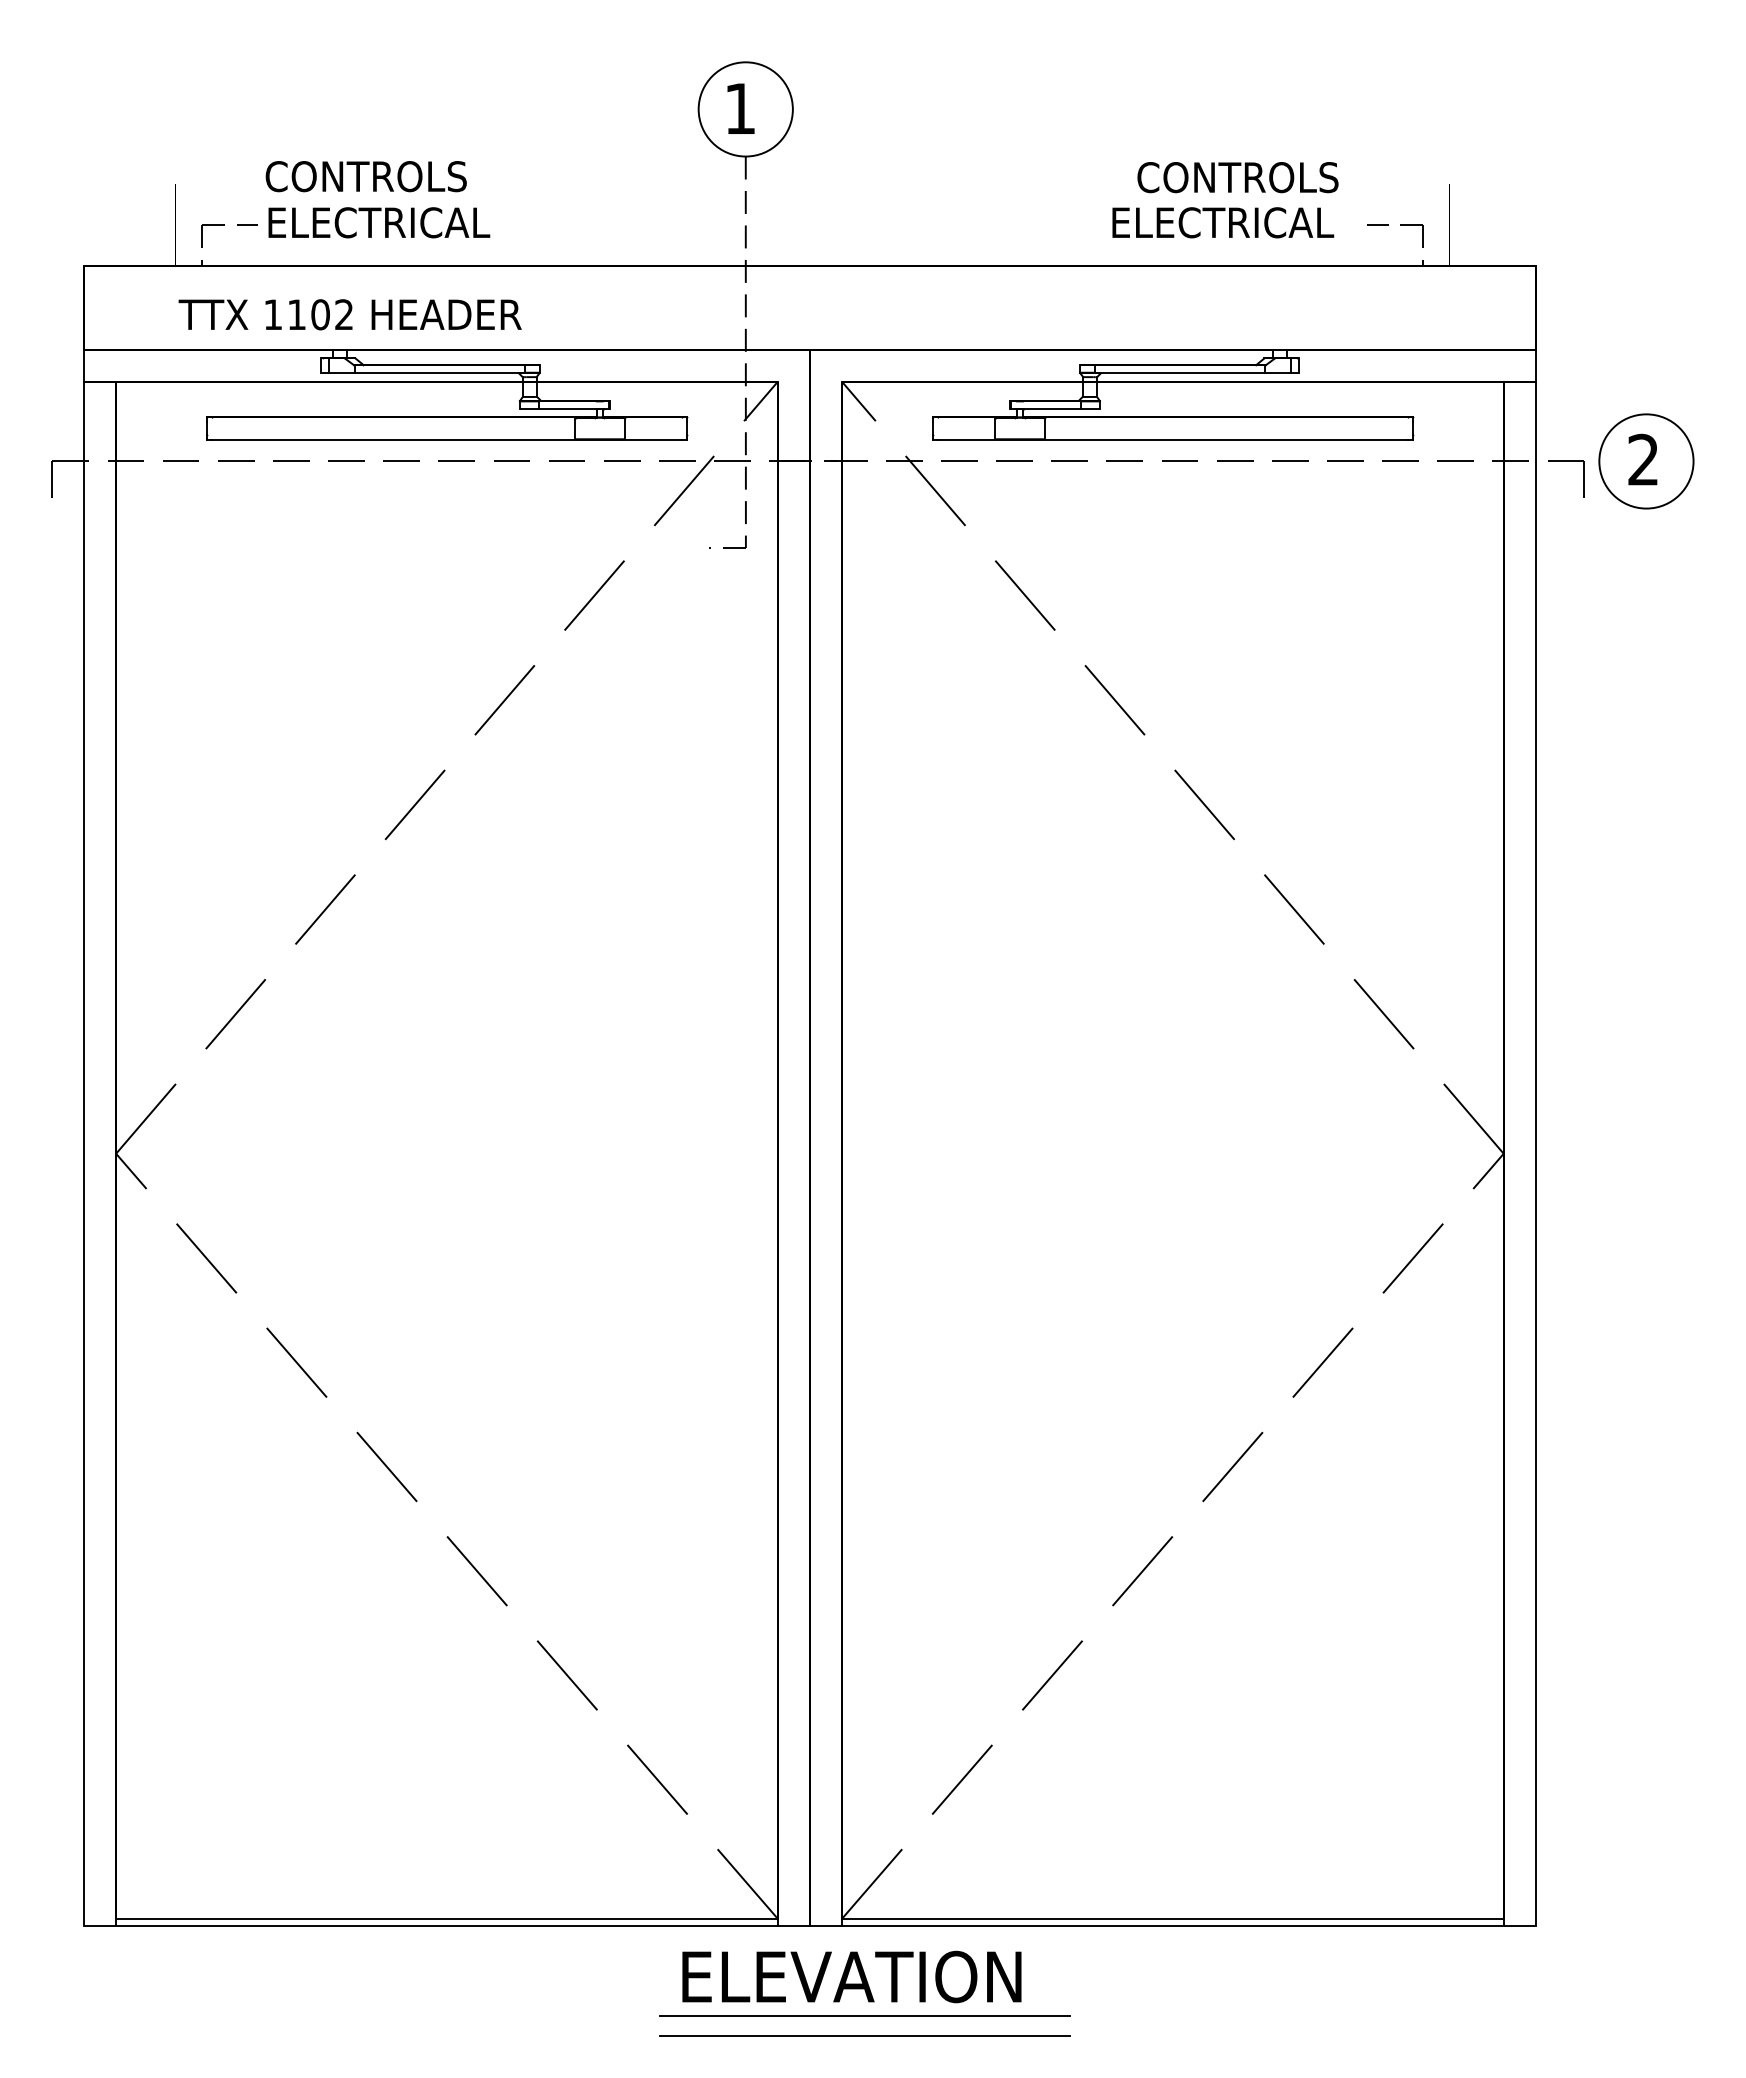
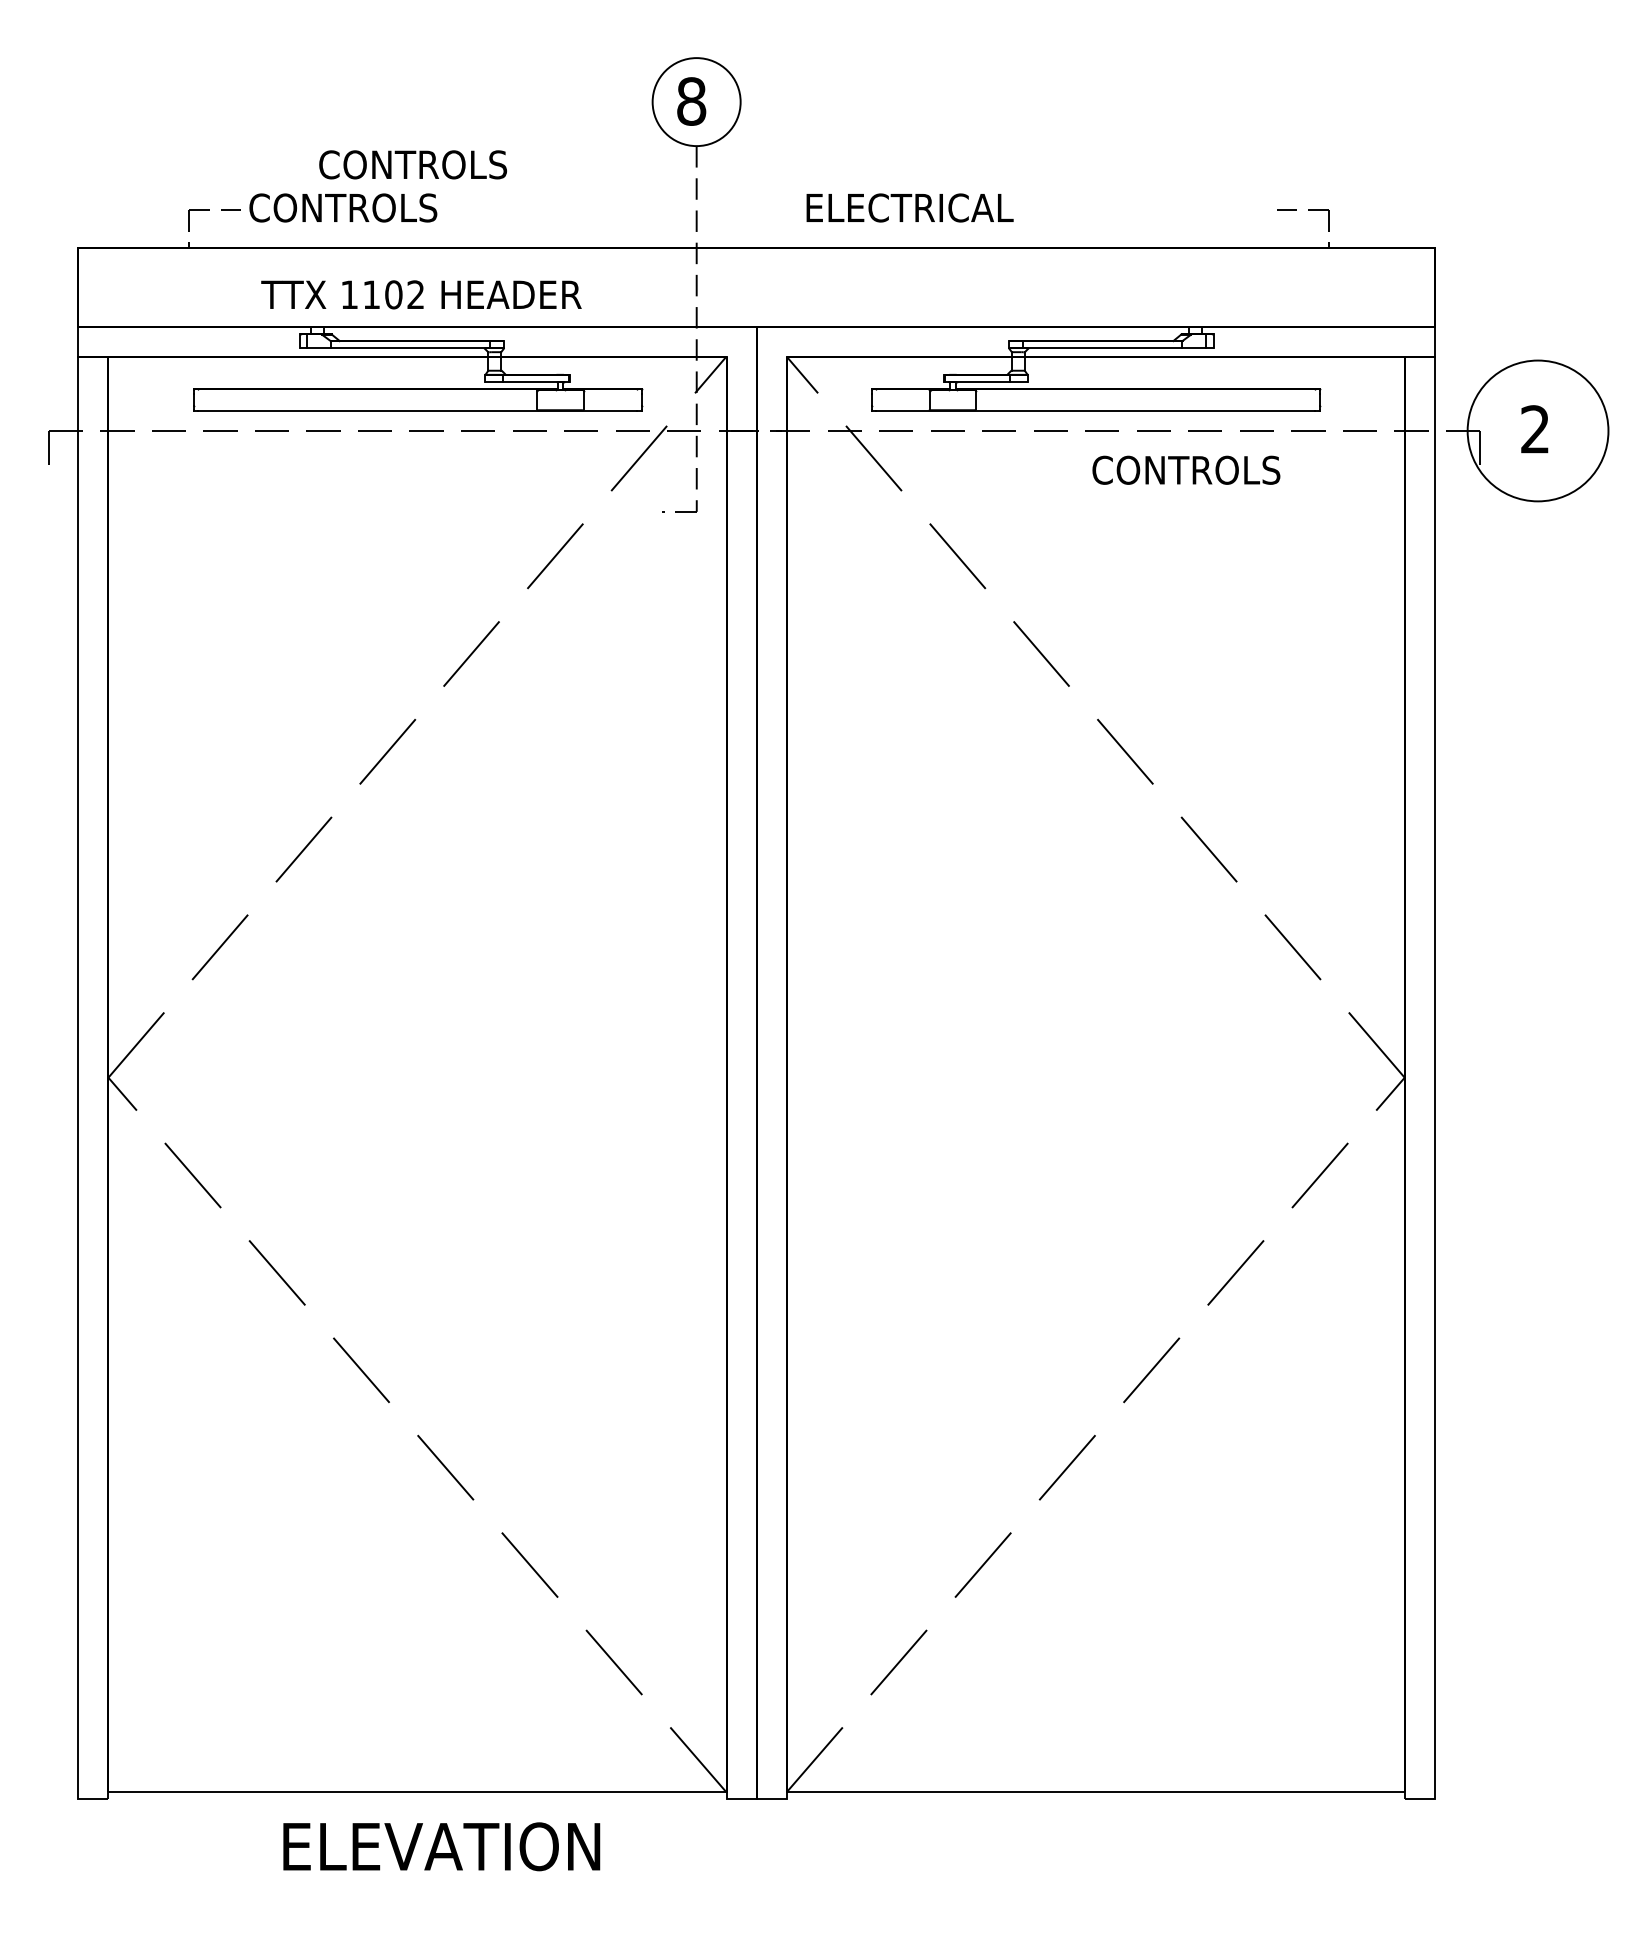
text: (740, 108) -> (691, 101), 1 -> 8
text: (365, 176) -> (412, 164), moved
text: (1237, 177) -> (1185, 470), moved
text: (378, 222) -> (353, 207), ELECTRICAL -> CONTROLS
text: (1223, 222) -> (910, 207), moved
text: (349, 314) -> (420, 294), moved
circle: (1646, 461) -> (1538, 430), size x1.6
line: (446, 1925) -> (417, 1798), removed
line: (1172, 1925) -> (1095, 1798), removed
text: (851, 1976) -> (441, 1846), moved
line: (865, 2015) -> (808, 1882), removed
line: (865, 2035) -> (808, 1901), removed

